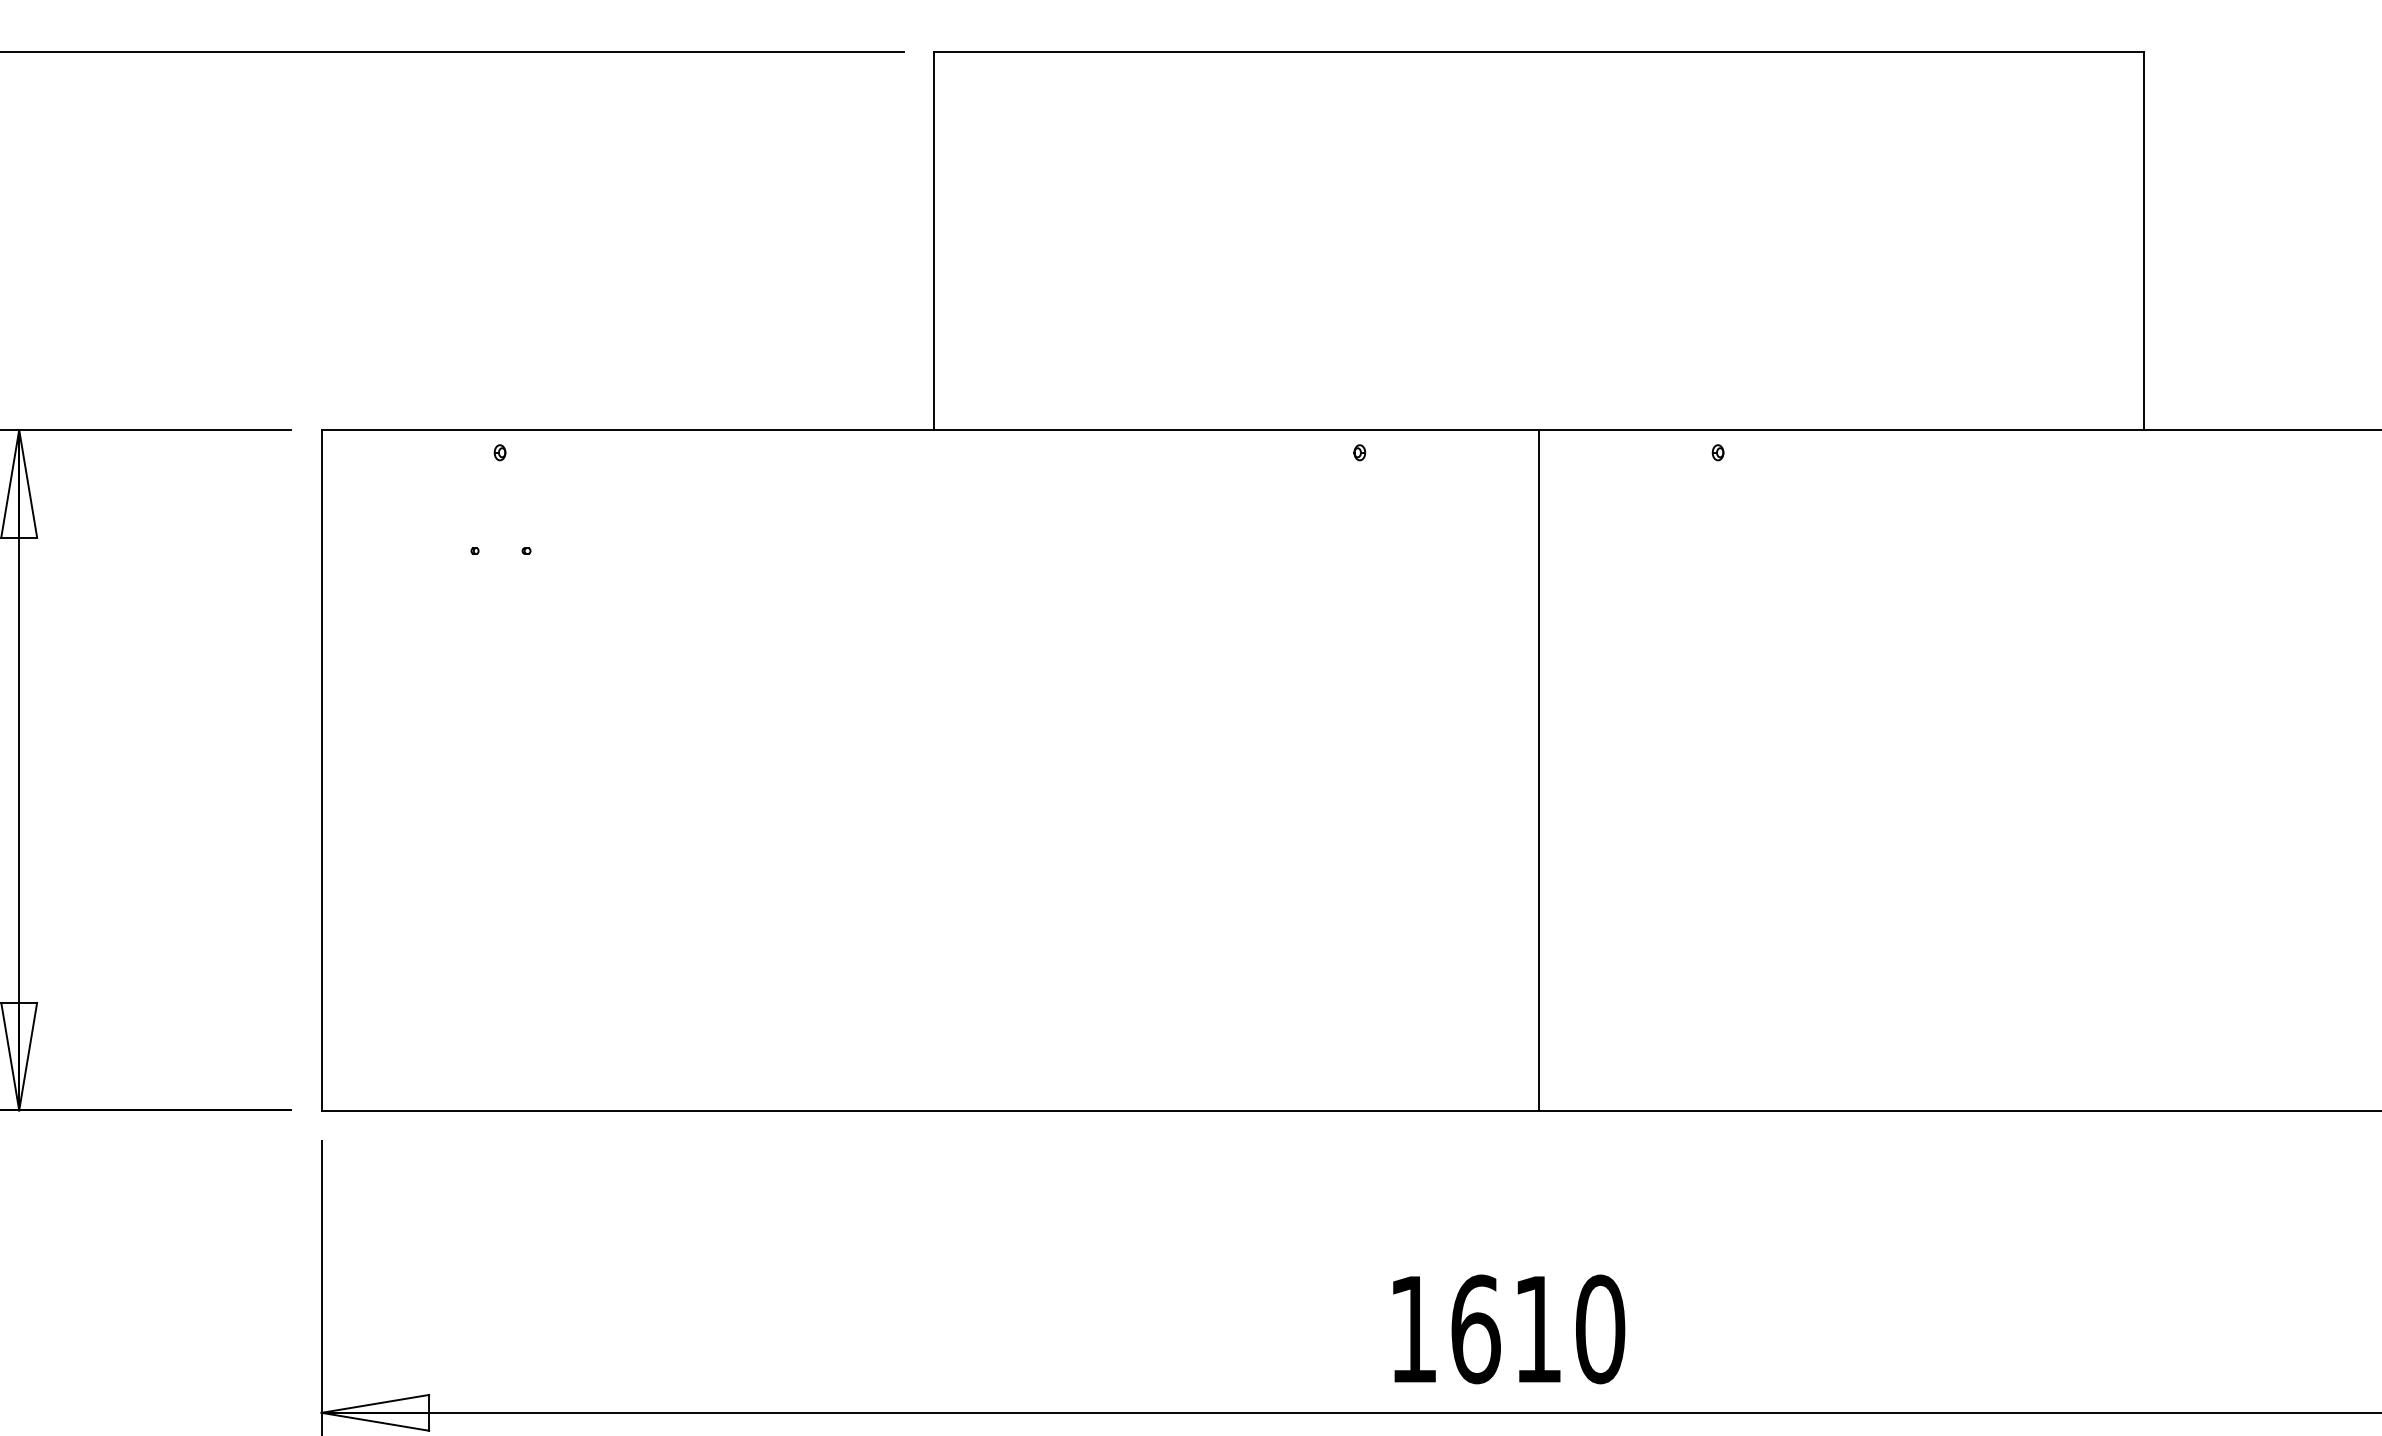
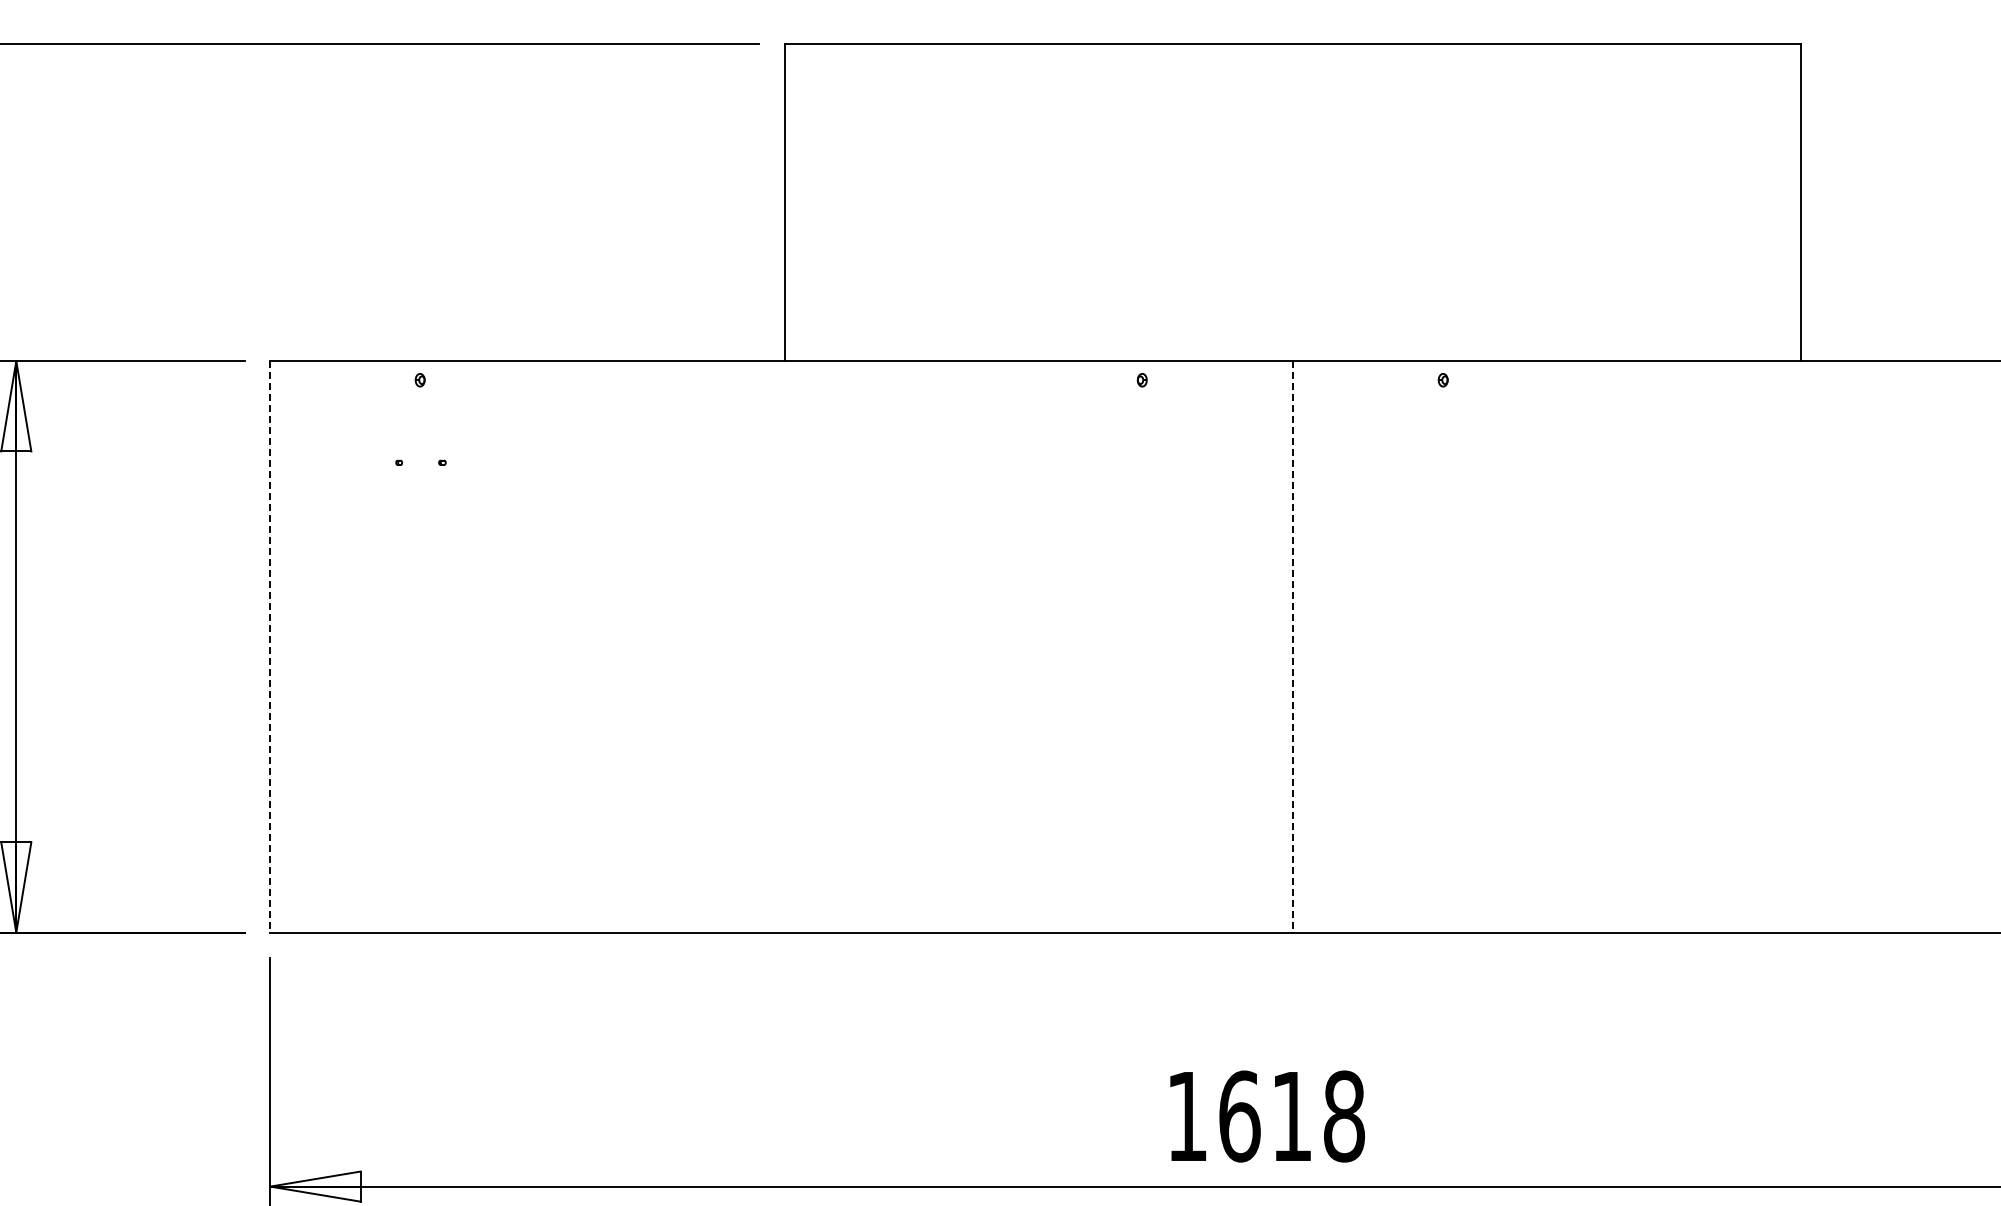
line: (321, 769) -> (270, 646), solid -> dashed
line: (1538, 769) -> (1292, 646), solid -> dashed
text: (1600, 1329) -> (1344, 1116), 1610 -> 1618

